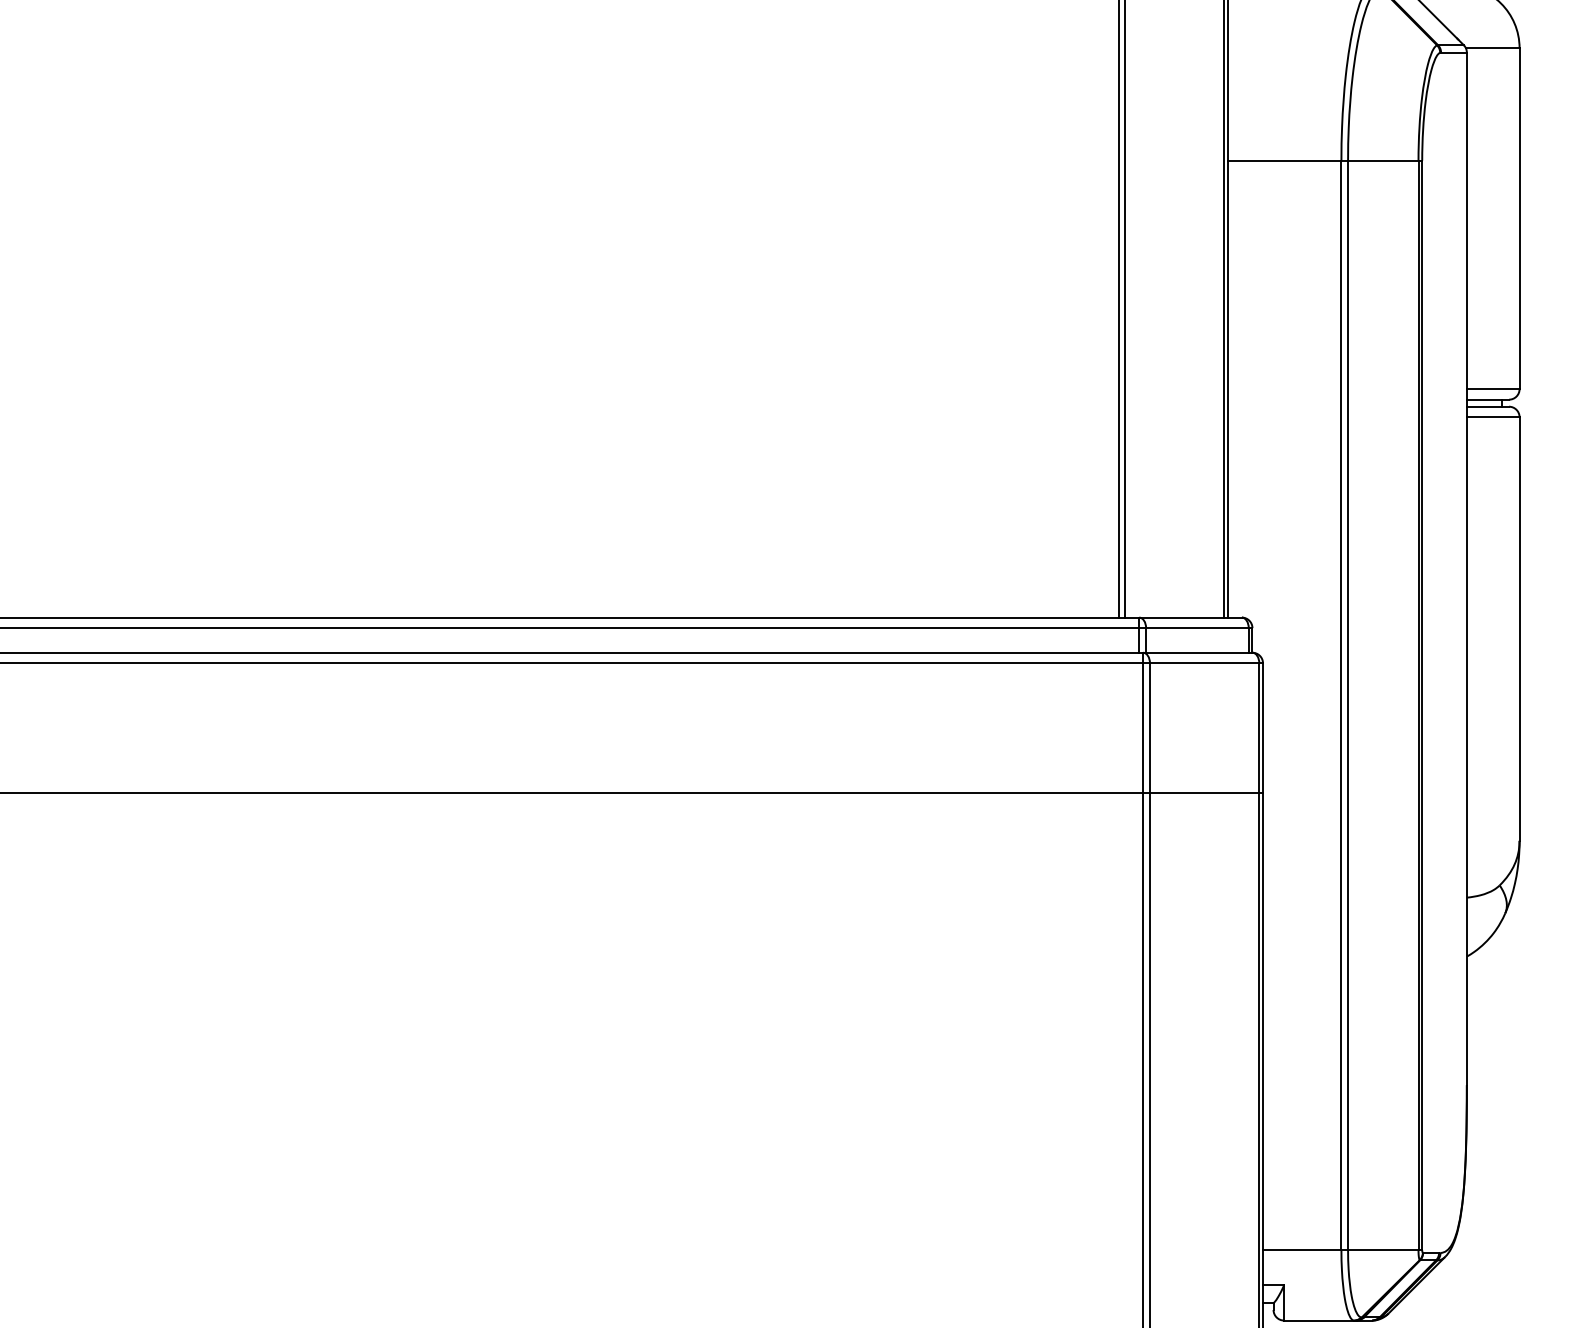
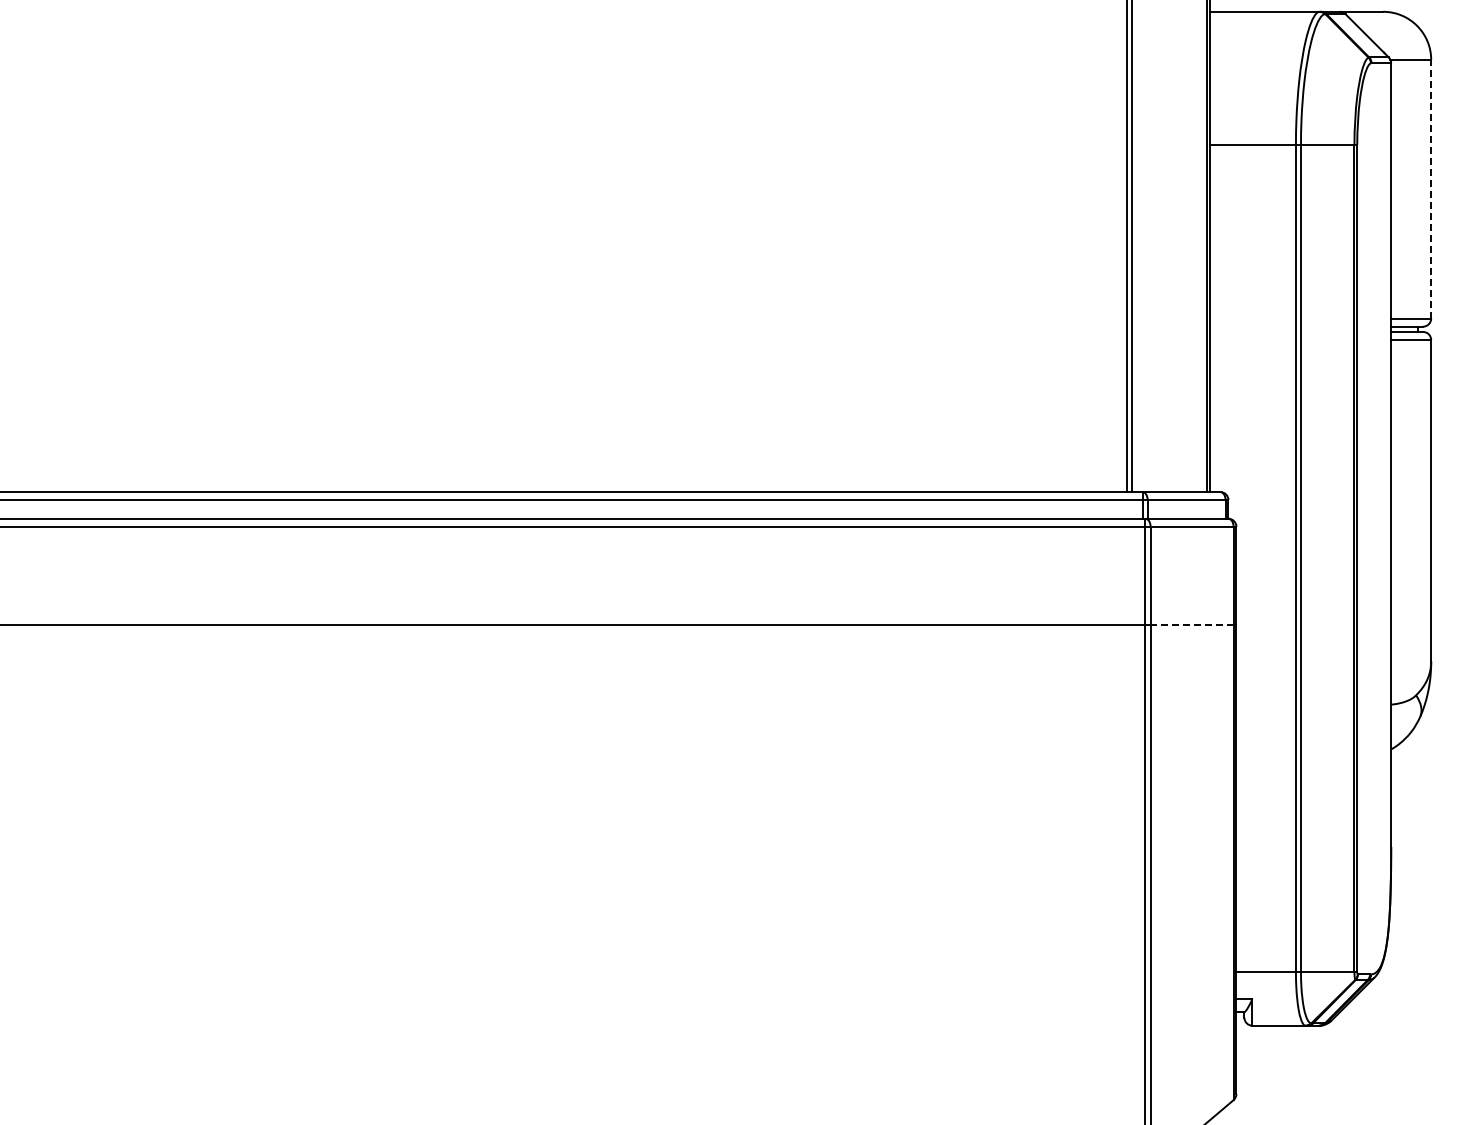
line: (1519, 217) -> (1431, 188), solid -> dashed
line: (1203, 793) -> (1191, 625), solid -> dashed

